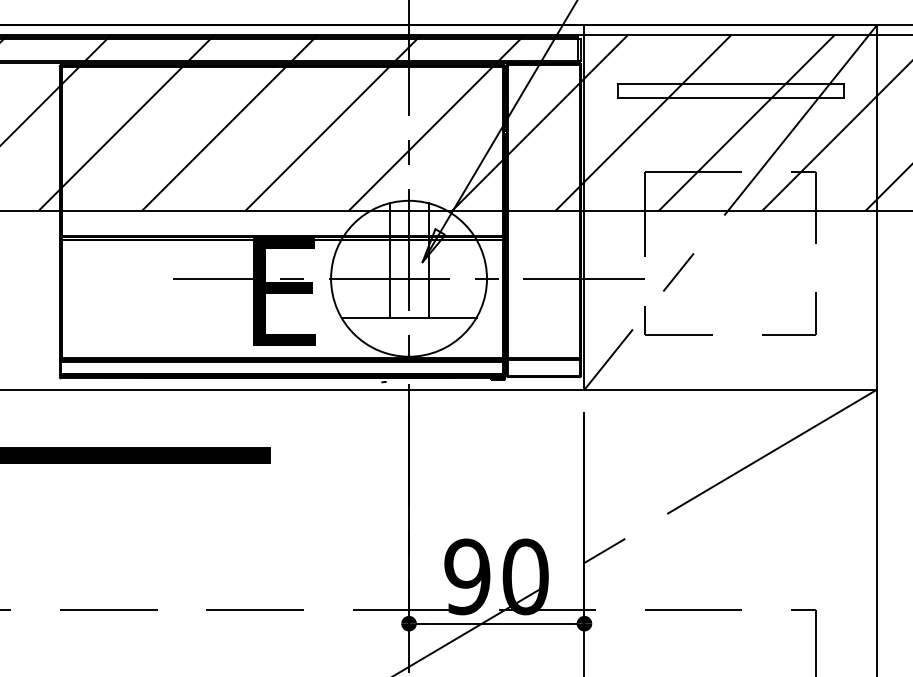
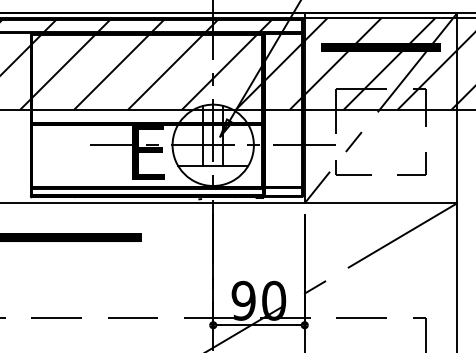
hatch: (729, 91) -> (380, 47), added

